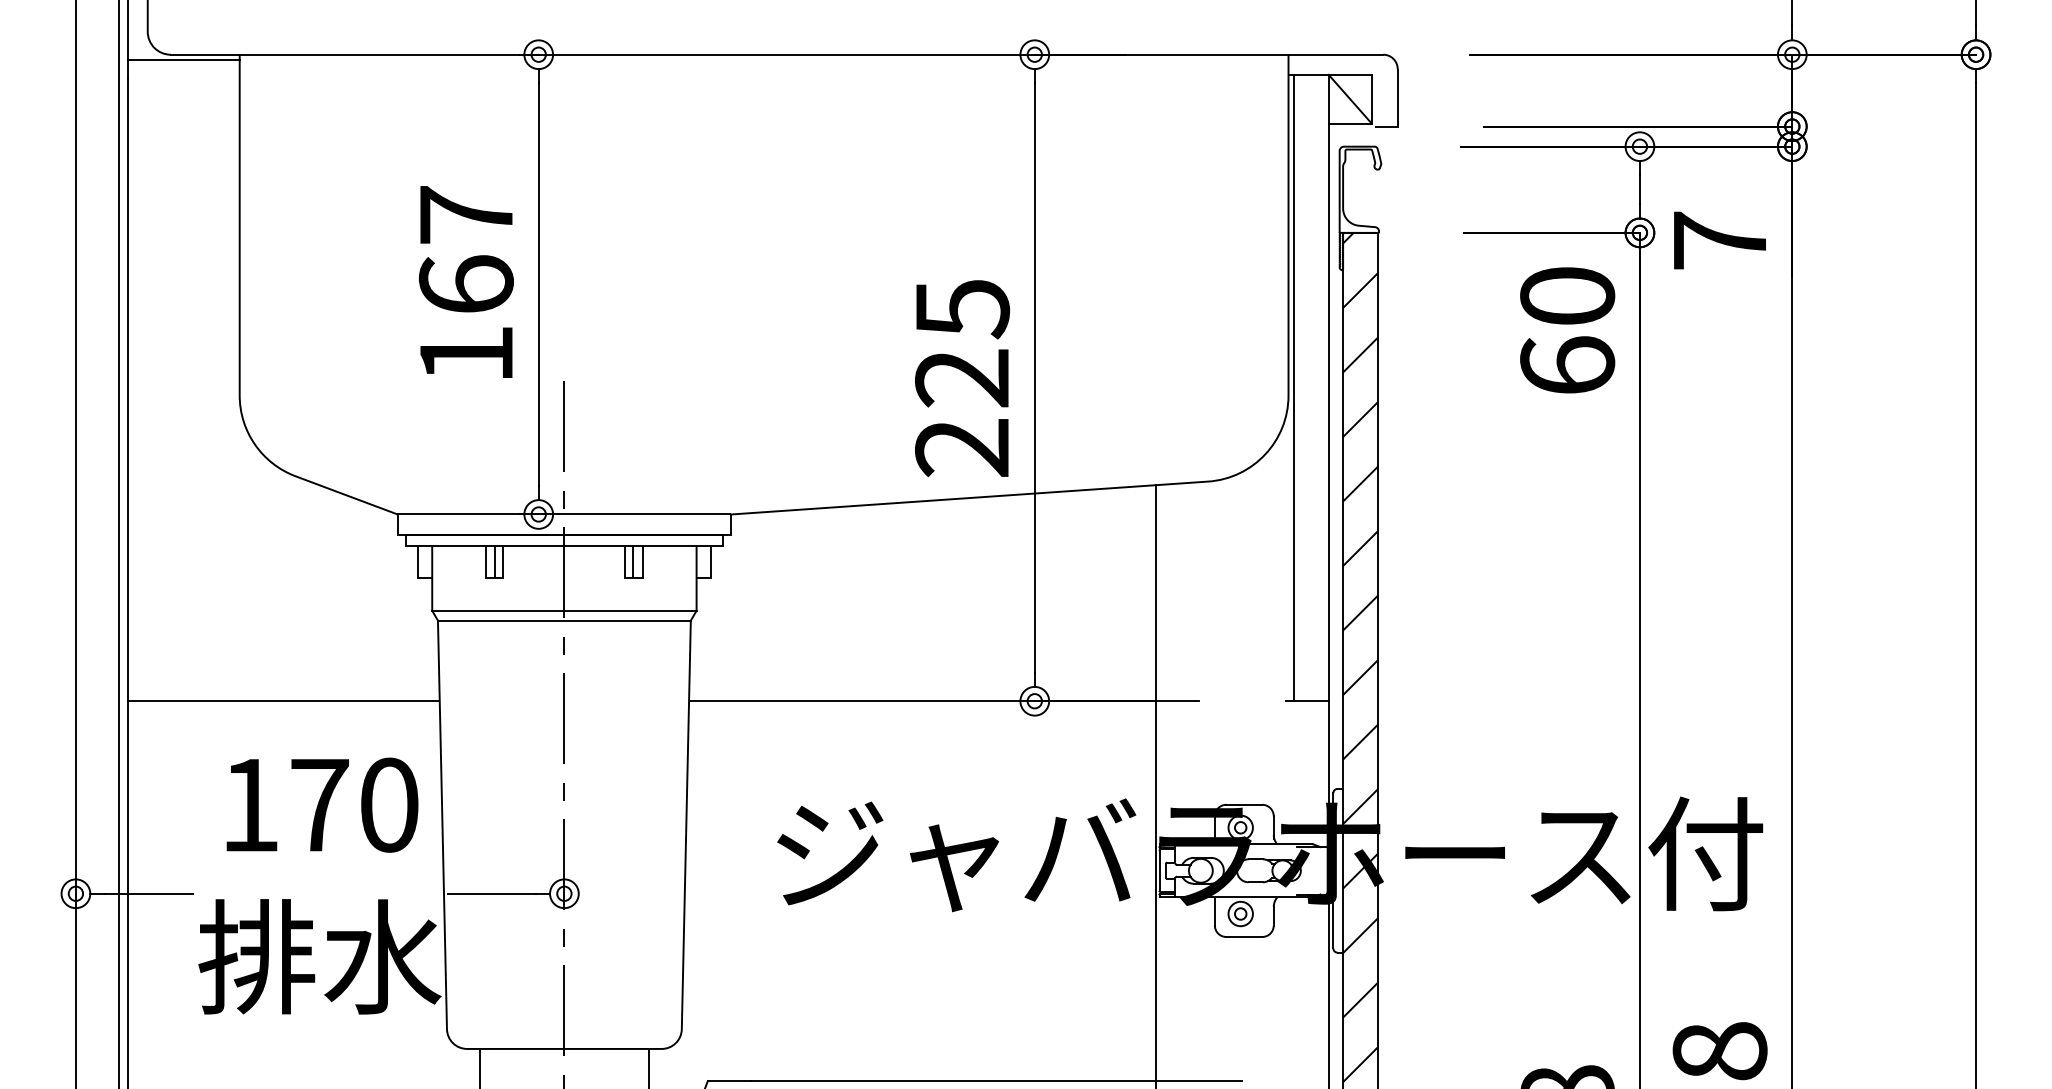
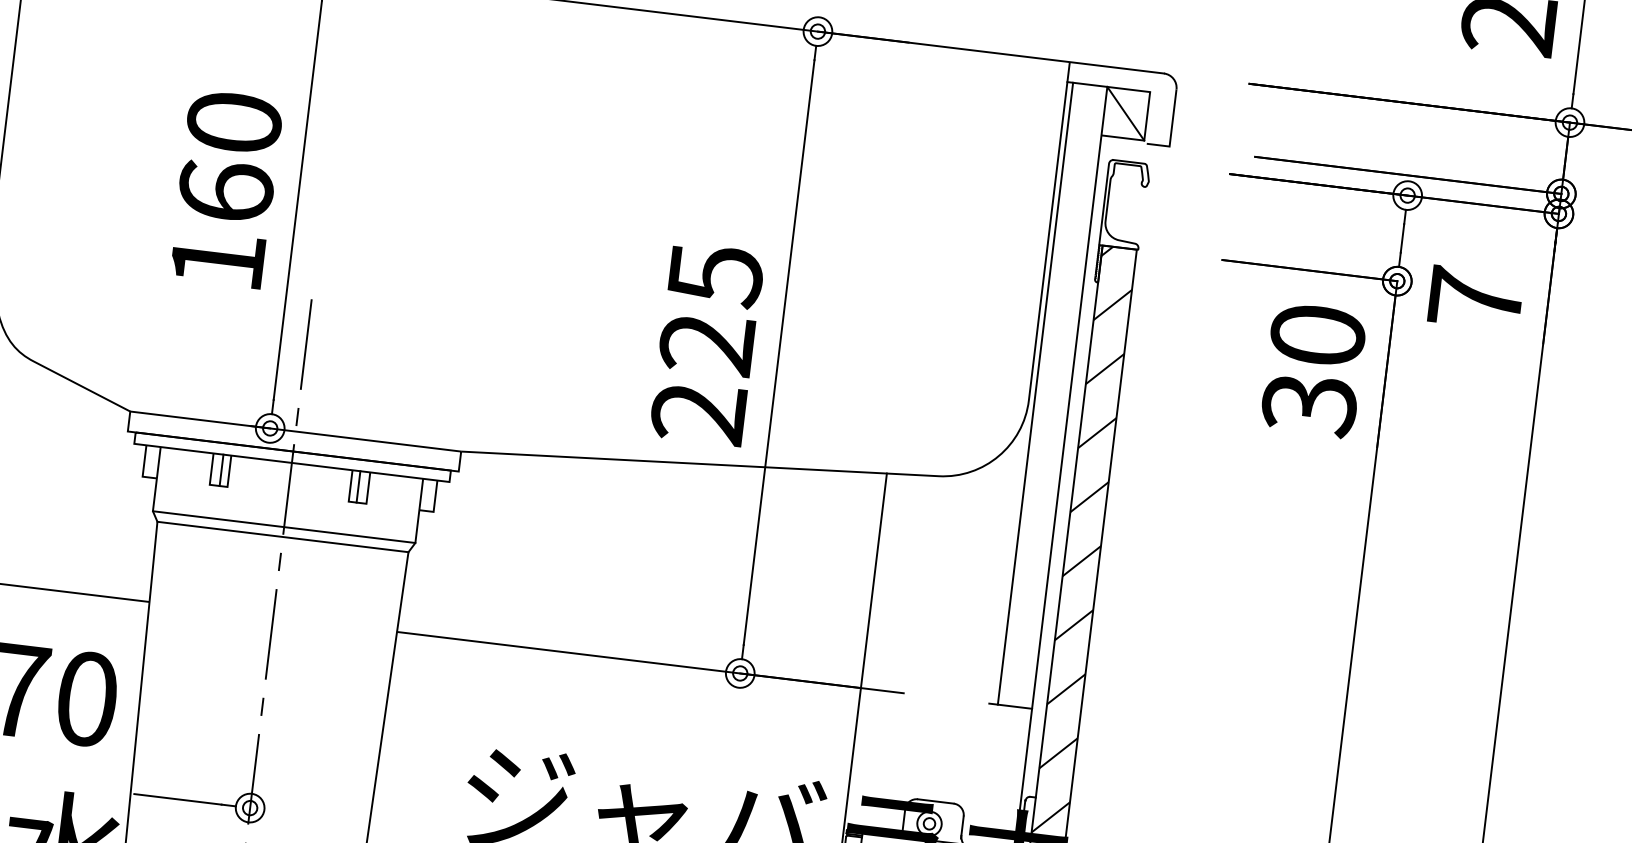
text: (465, 214) -> (233, 121), 167 -> 160
text: (1567, 366) -> (1309, 405), 60 -> 30

